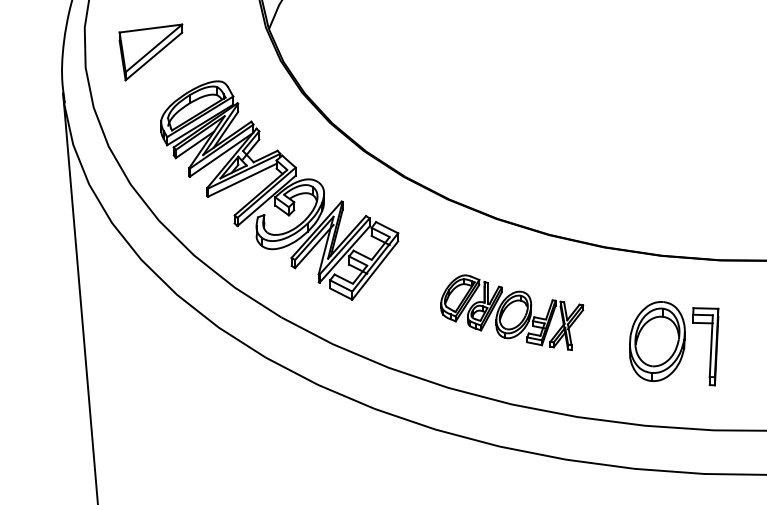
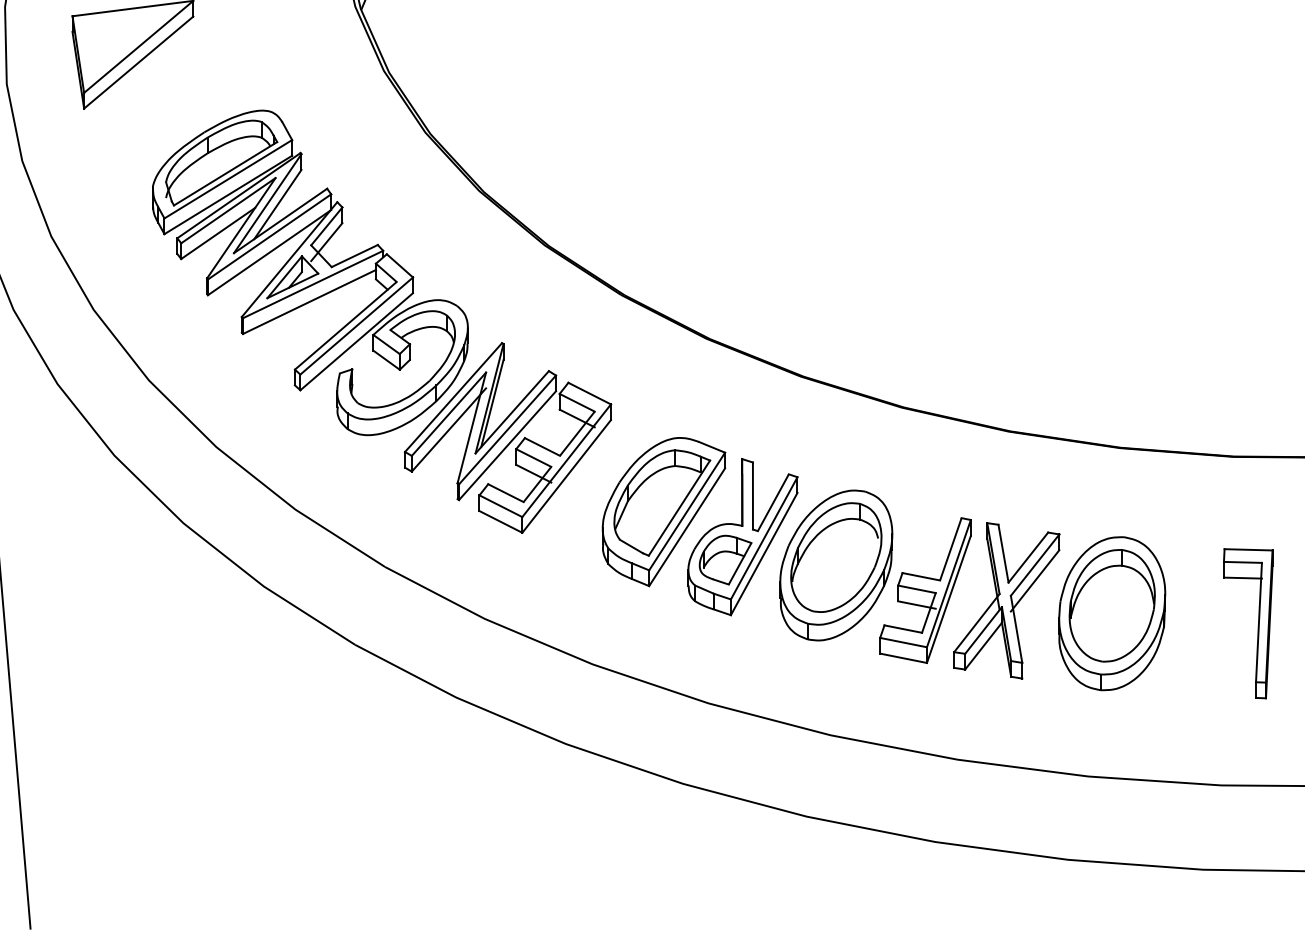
part: (512, 312) -> (832, 557), size x1.67
part: (705, 346) -> (1247, 623), moved

